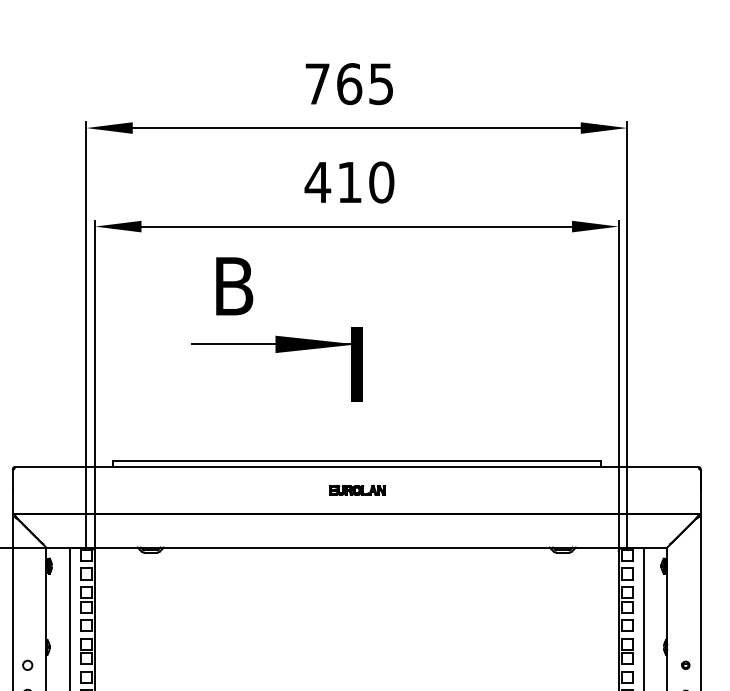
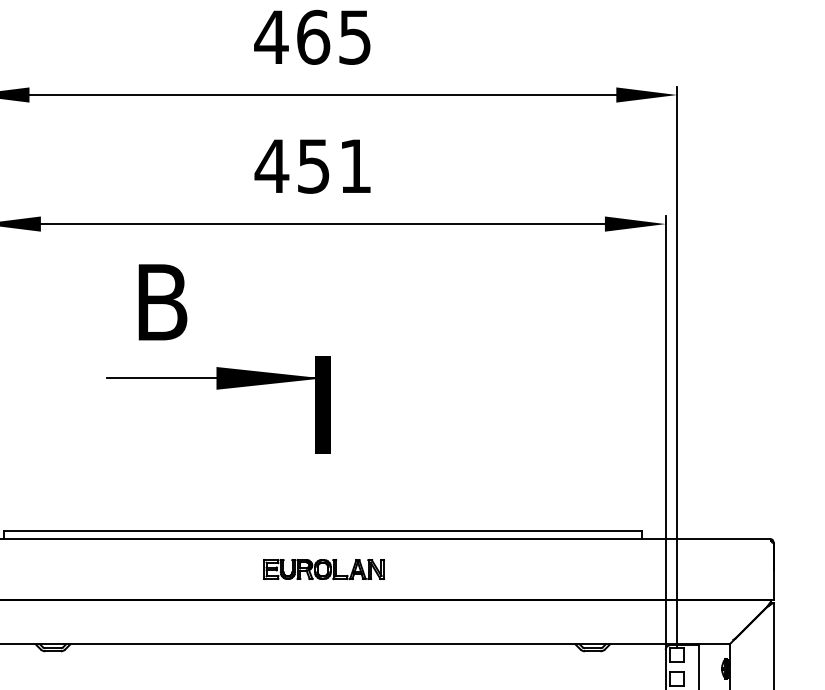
text: (317, 83) -> (271, 36), 765 -> 465
text: (365, 182) -> (334, 166), 410 -> 451
part: (357, 490) -> (323, 569), size x1.67

